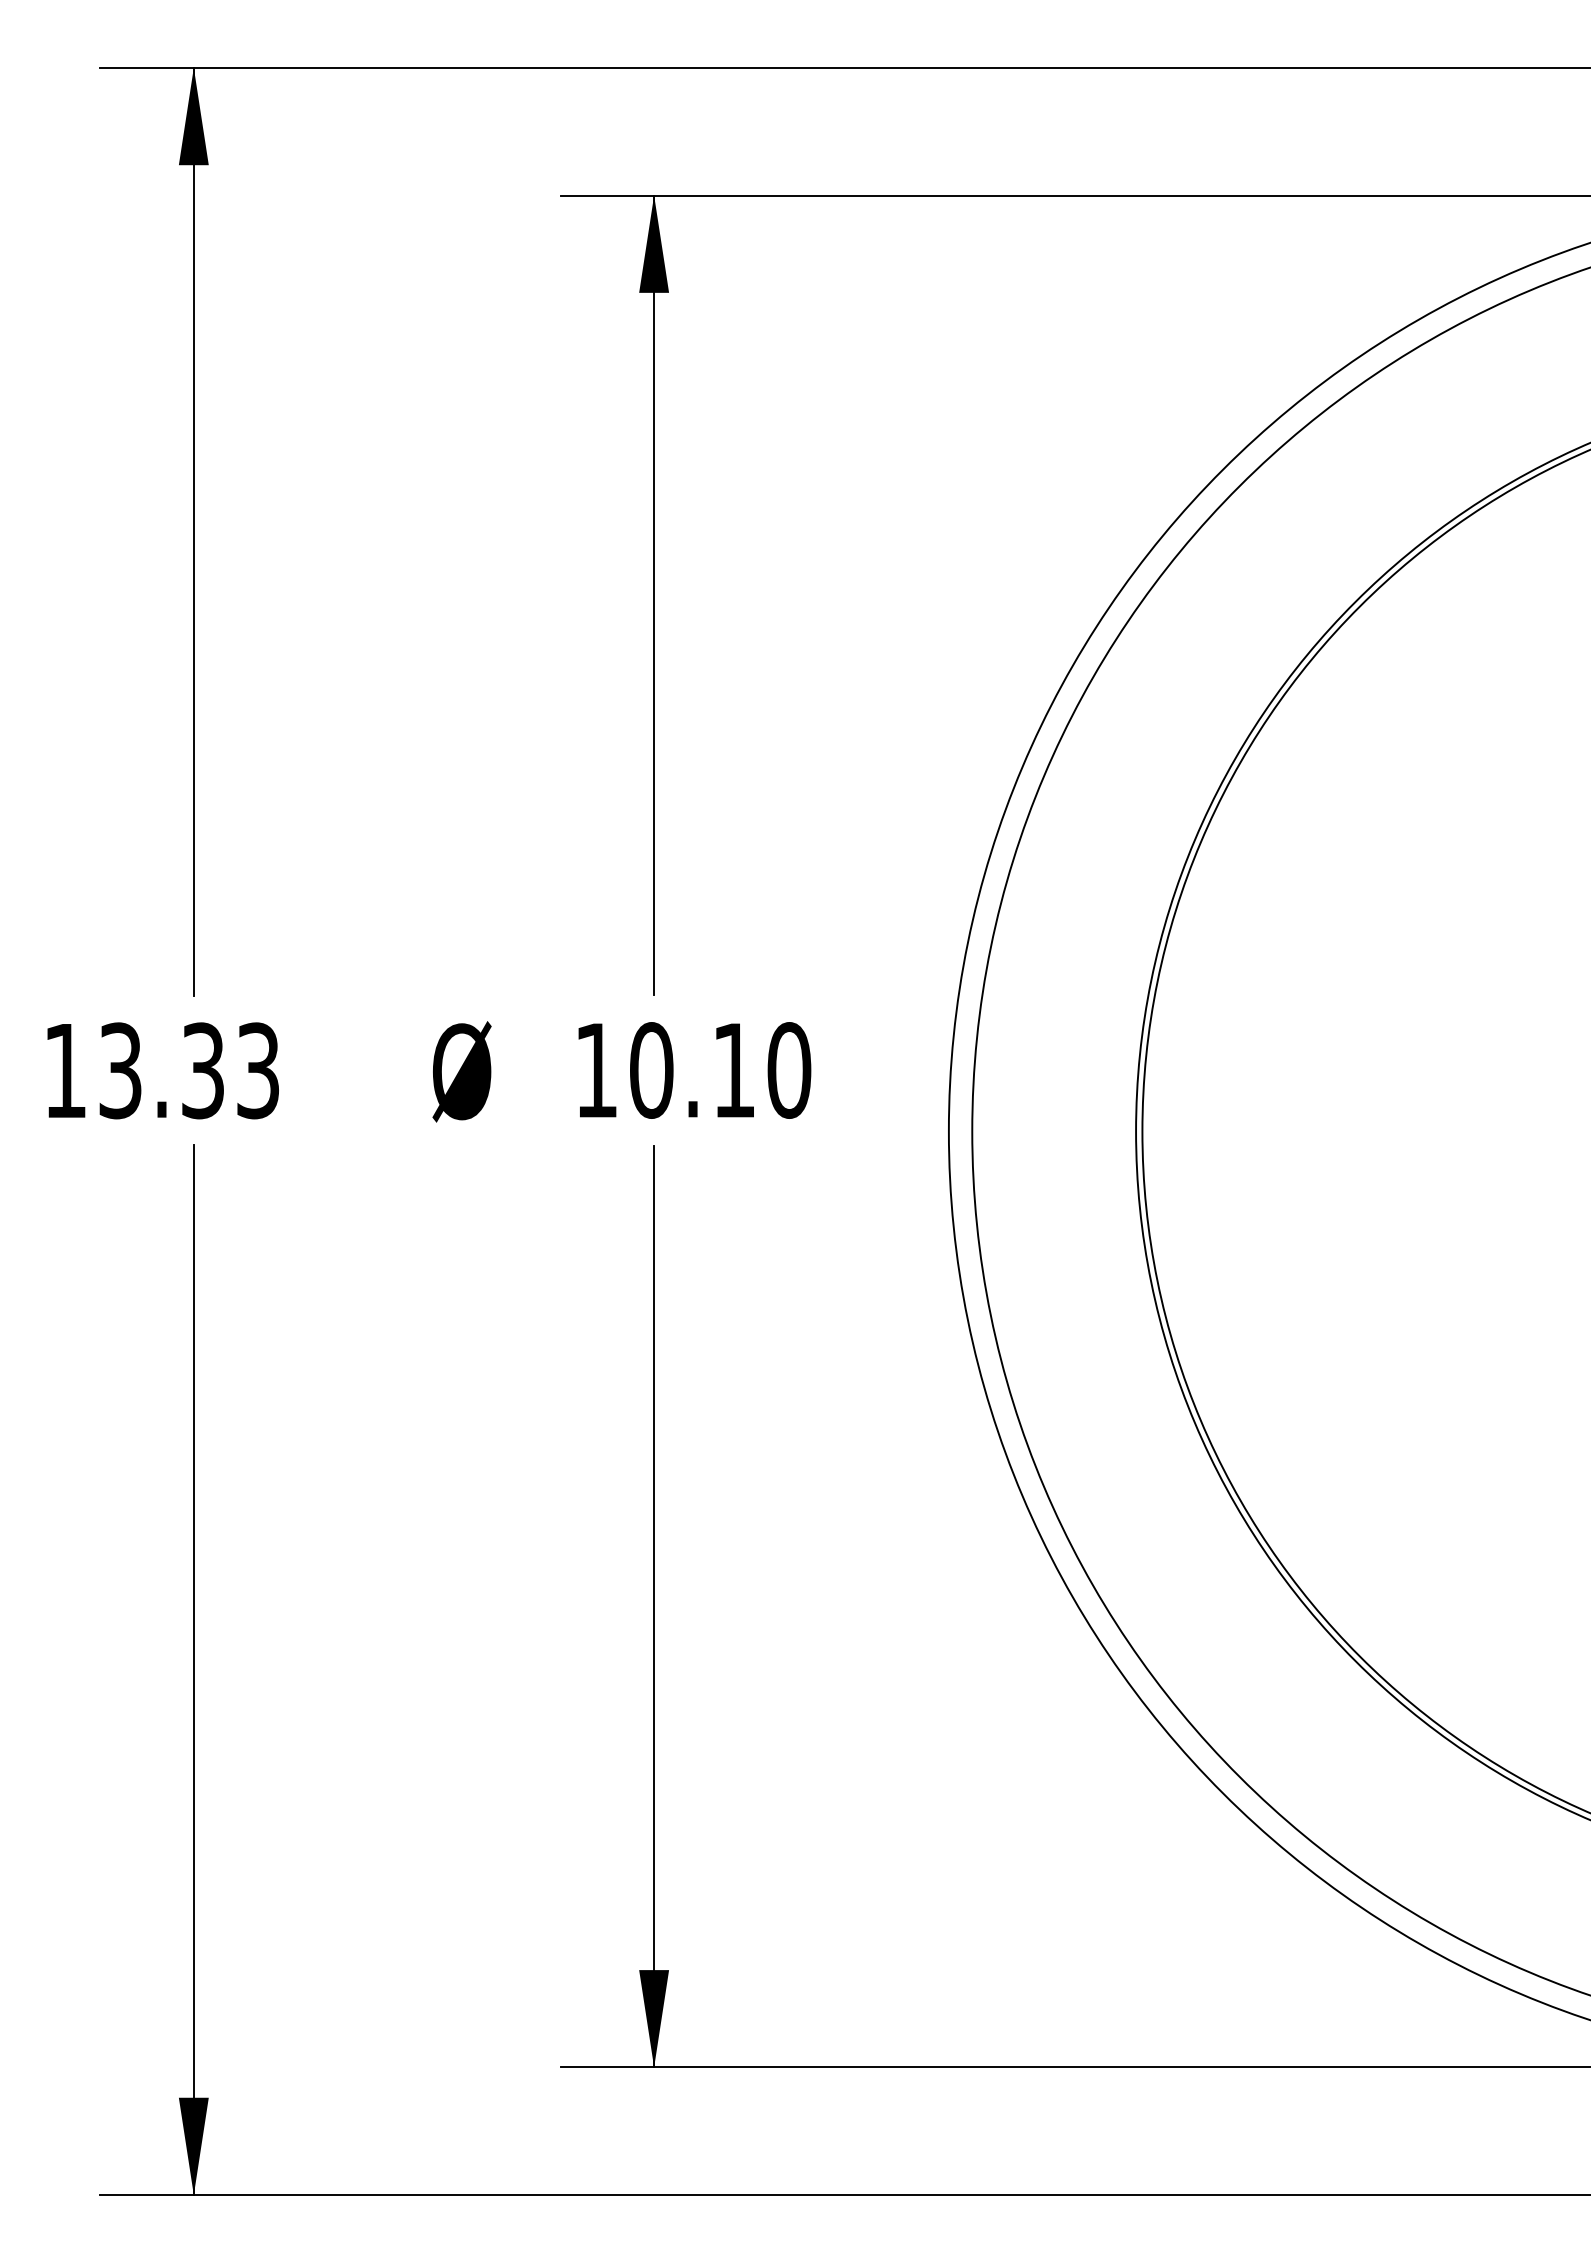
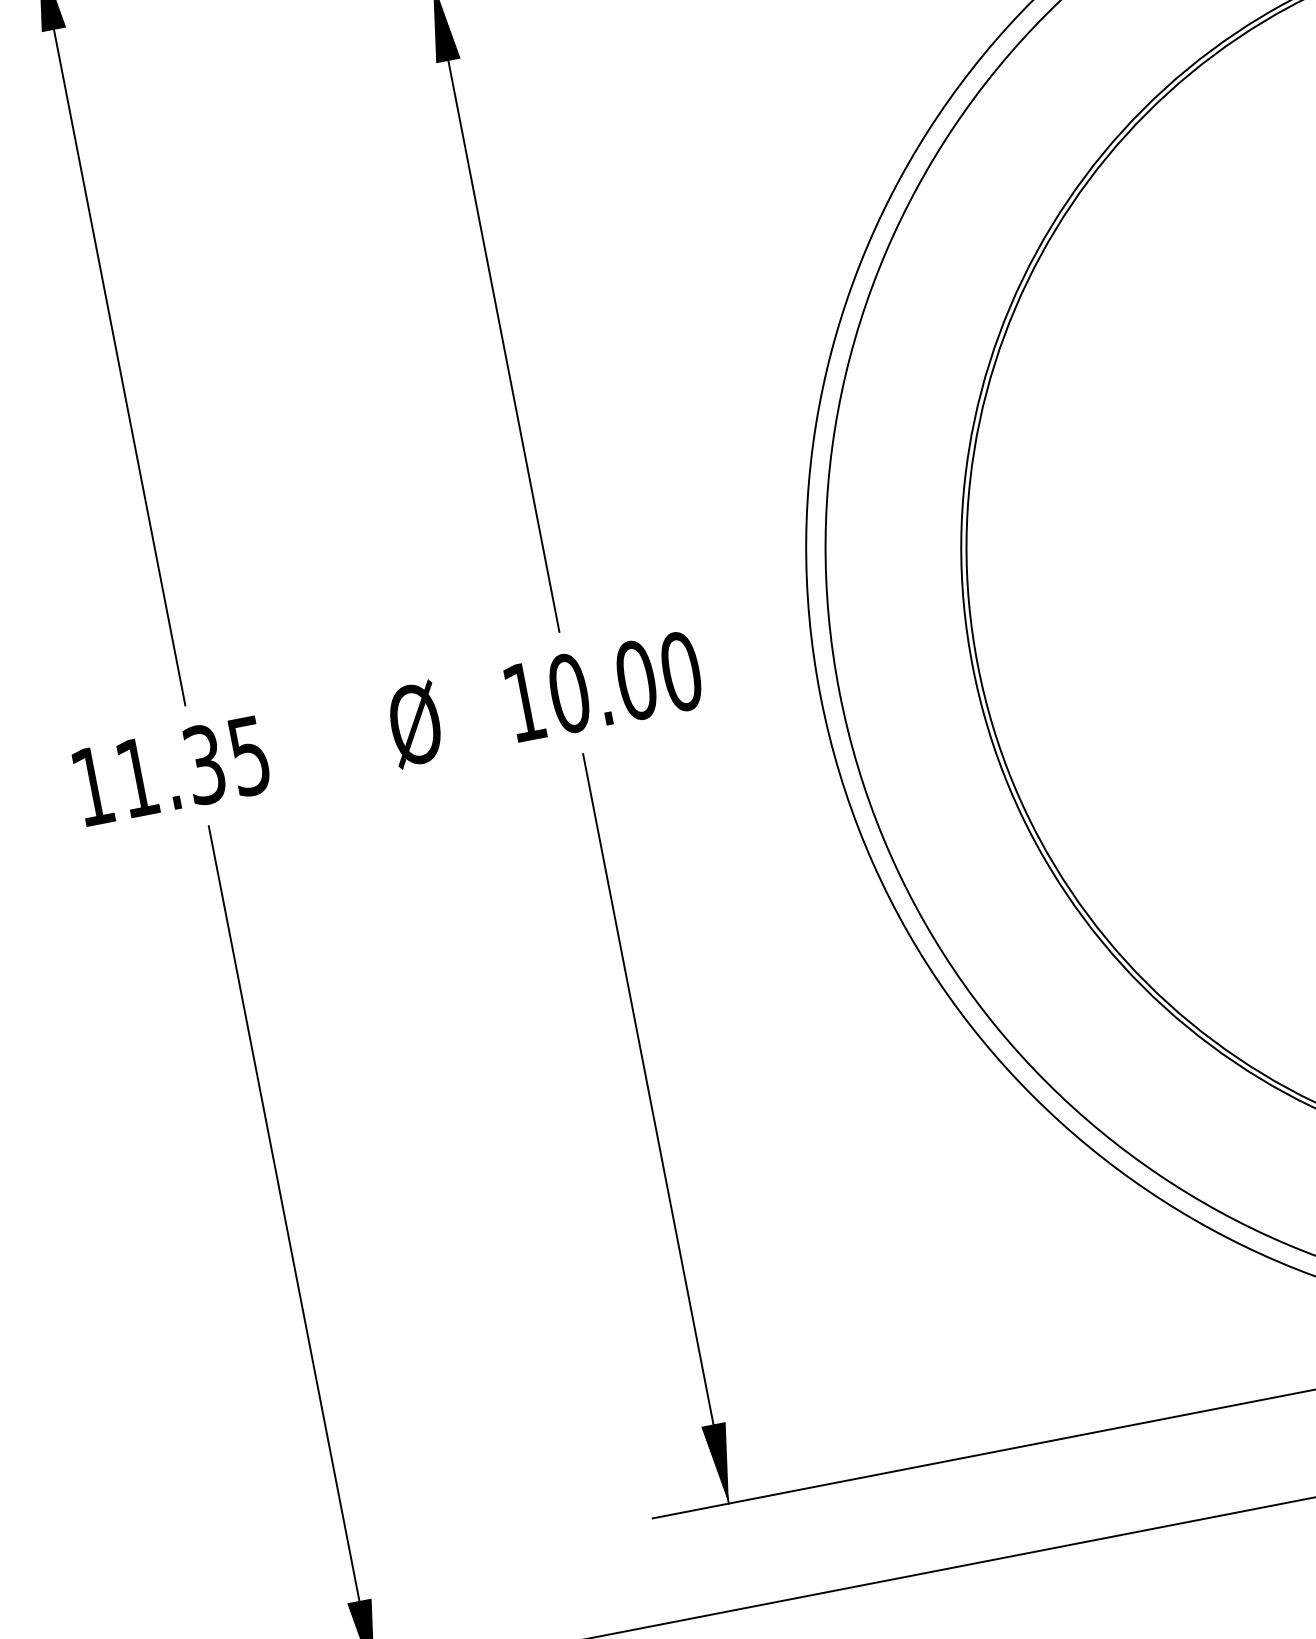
text: (188, 1070) -> (192, 766), 13.33 -> 11.35
text: (734, 1070) -> (636, 680), 10.10 -> 10.00

